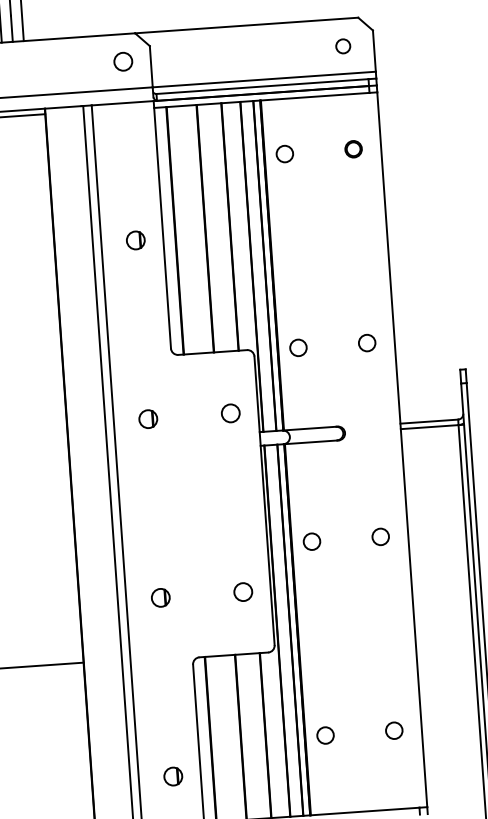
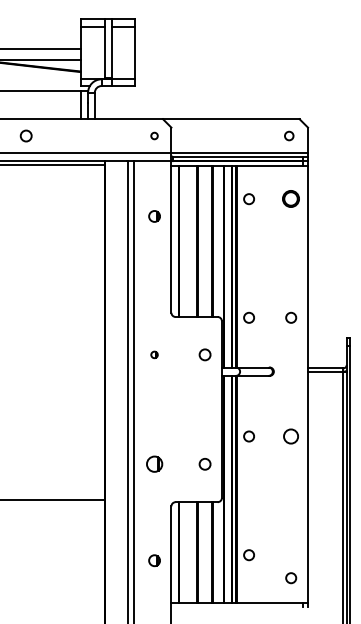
circle: (123, 60) -> (154, 135), size x0.6
part: (354, 149) -> (291, 199), size x1.6
part: (135, 240) -> (154, 216), moved
part: (148, 418) -> (154, 354), size x0.6
circle: (381, 536) -> (291, 436), size x1.4
part: (160, 598) -> (154, 464), size x1.4
circle: (394, 731) -> (291, 578), moved
part: (173, 776) -> (154, 560), moved

